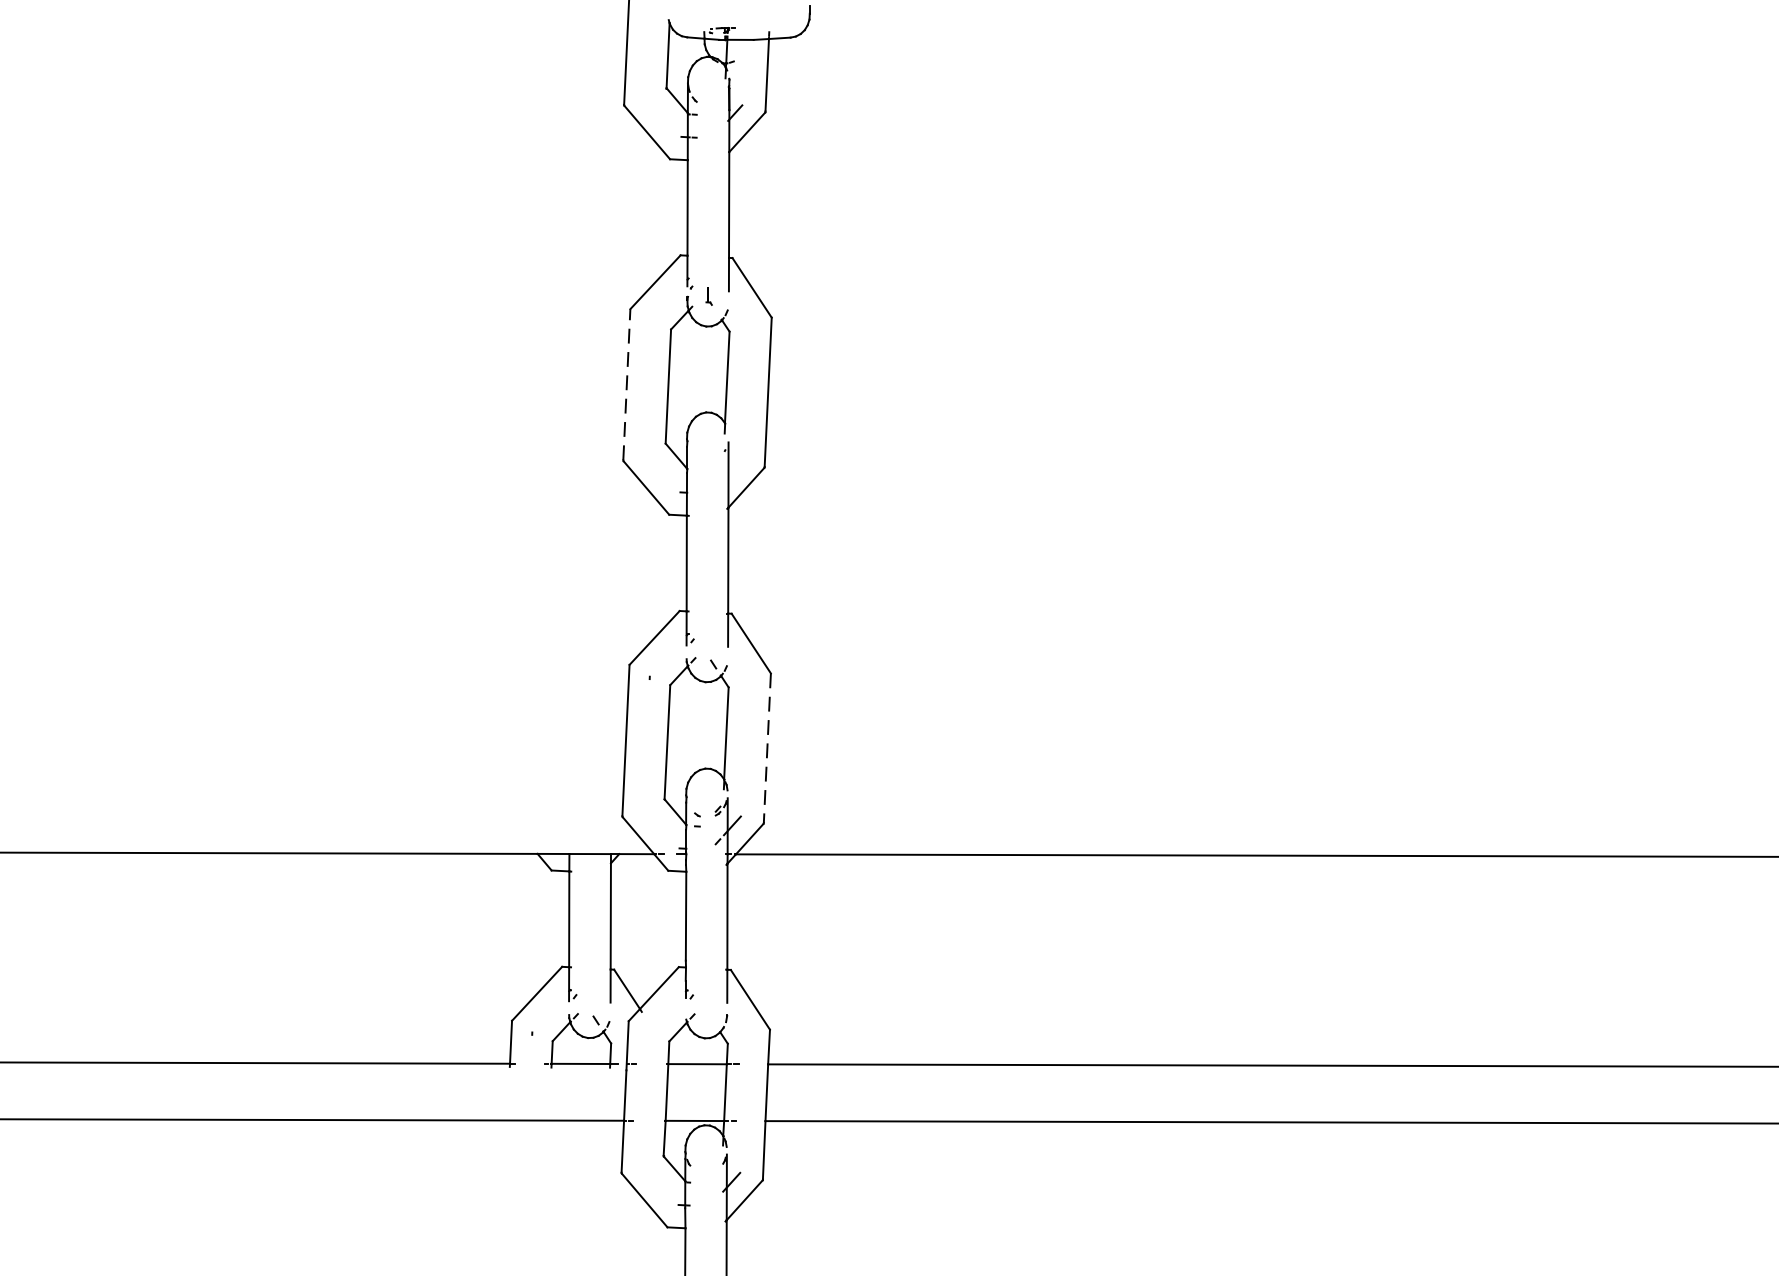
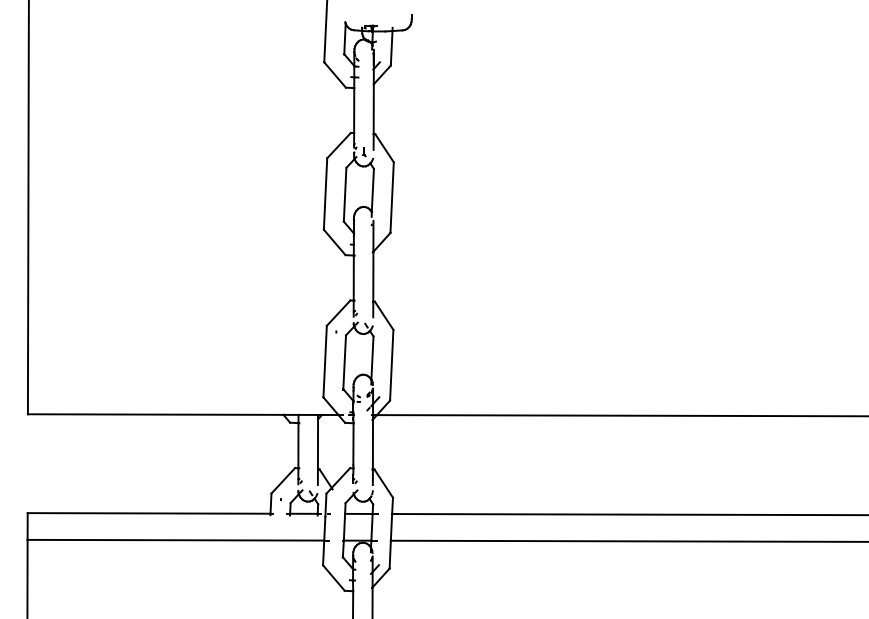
line: (626, 383) -> (325, 193), dashed -> solid
line: (766, 749) -> (391, 365), dashed -> solid

